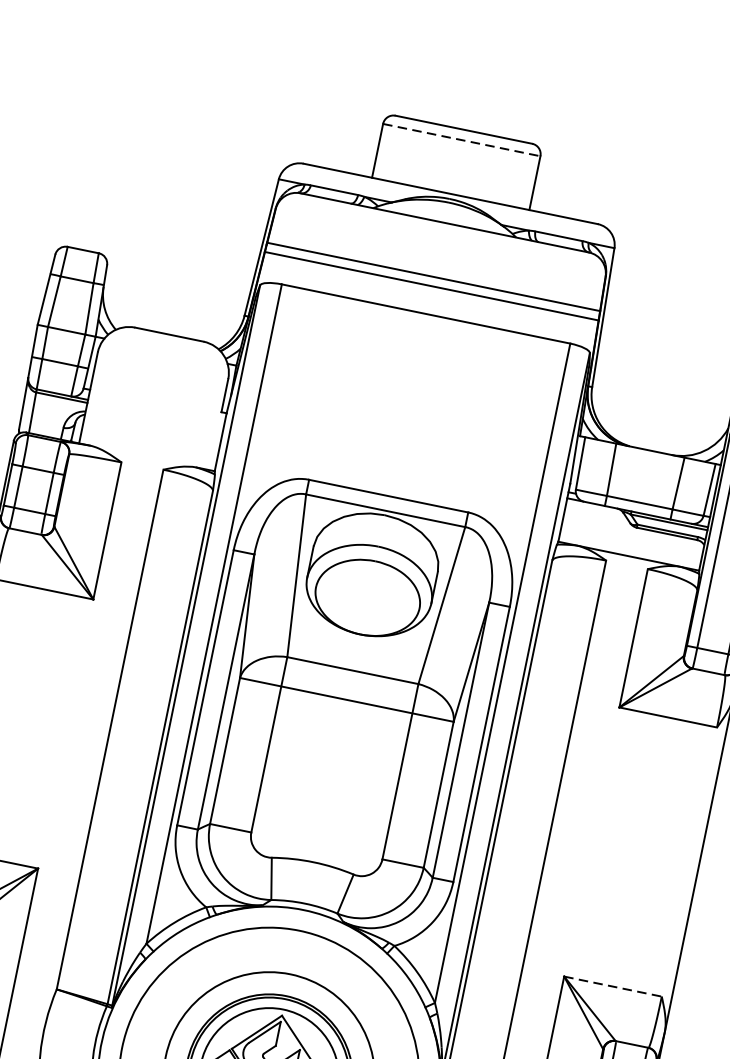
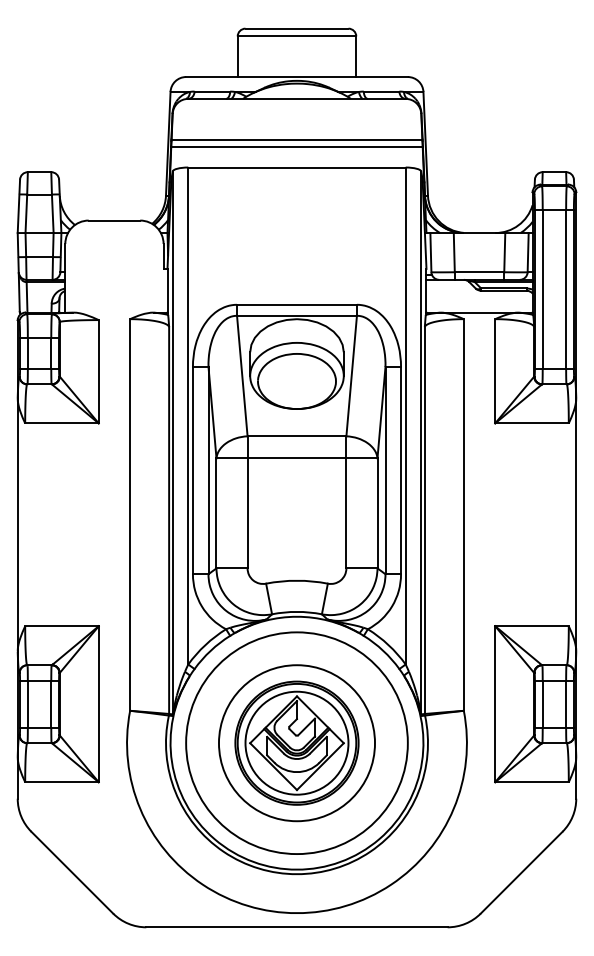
line: (462, 140) -> (297, 36), dashed -> solid
line: (613, 987) -> (532, 626), dashed -> solid

